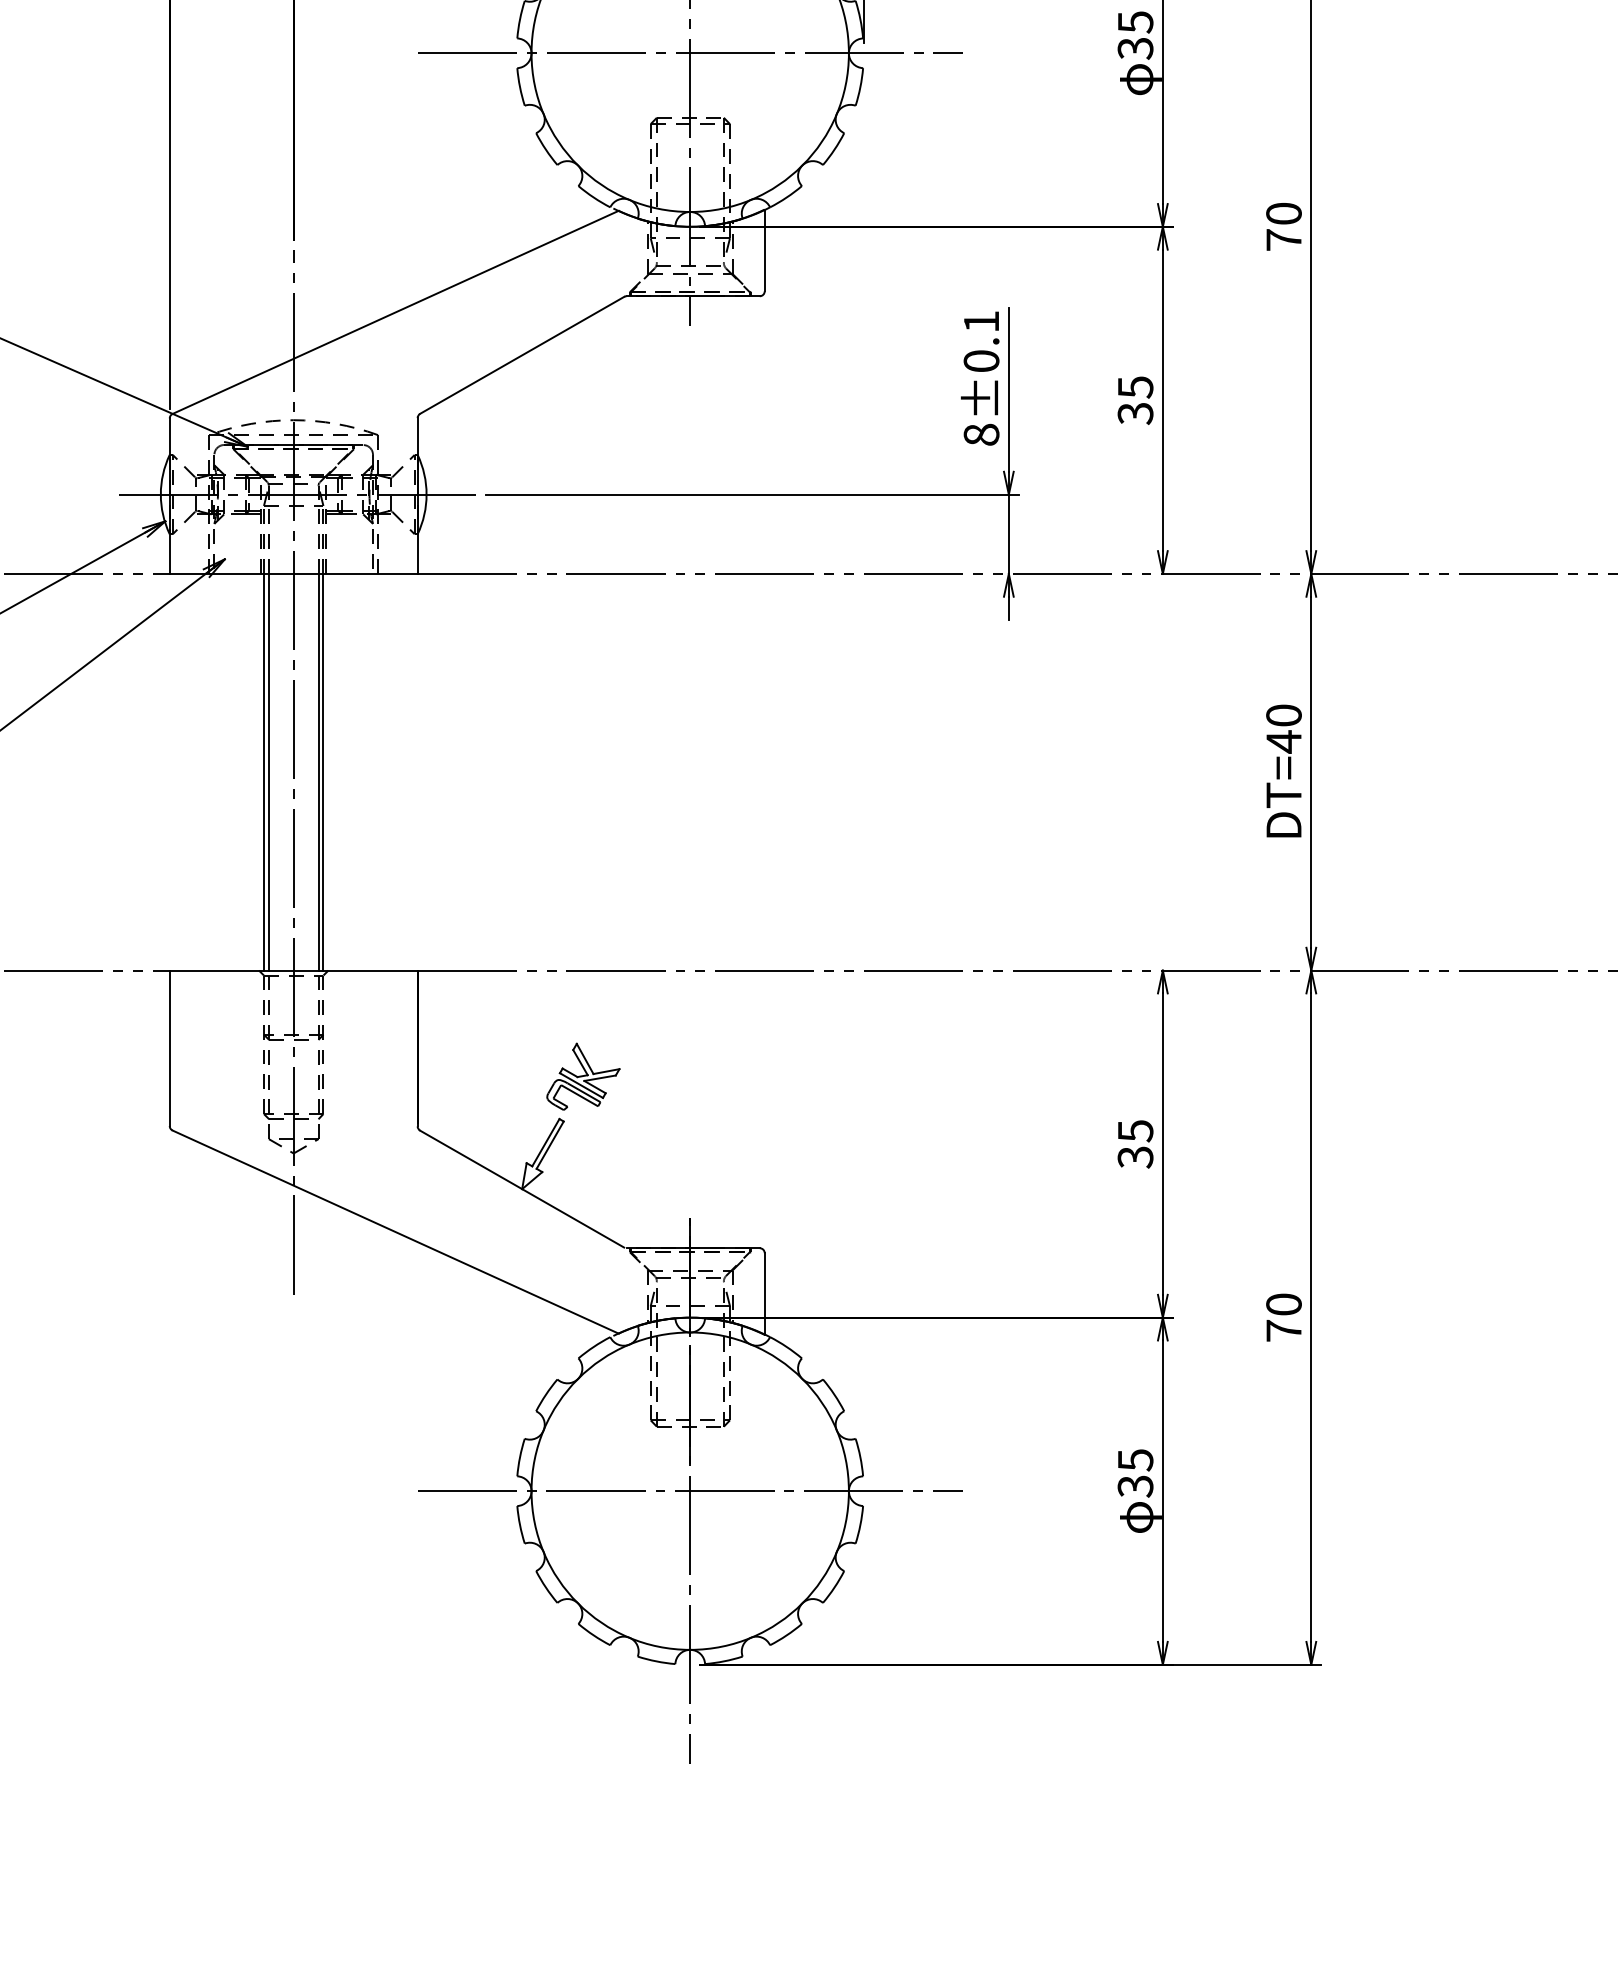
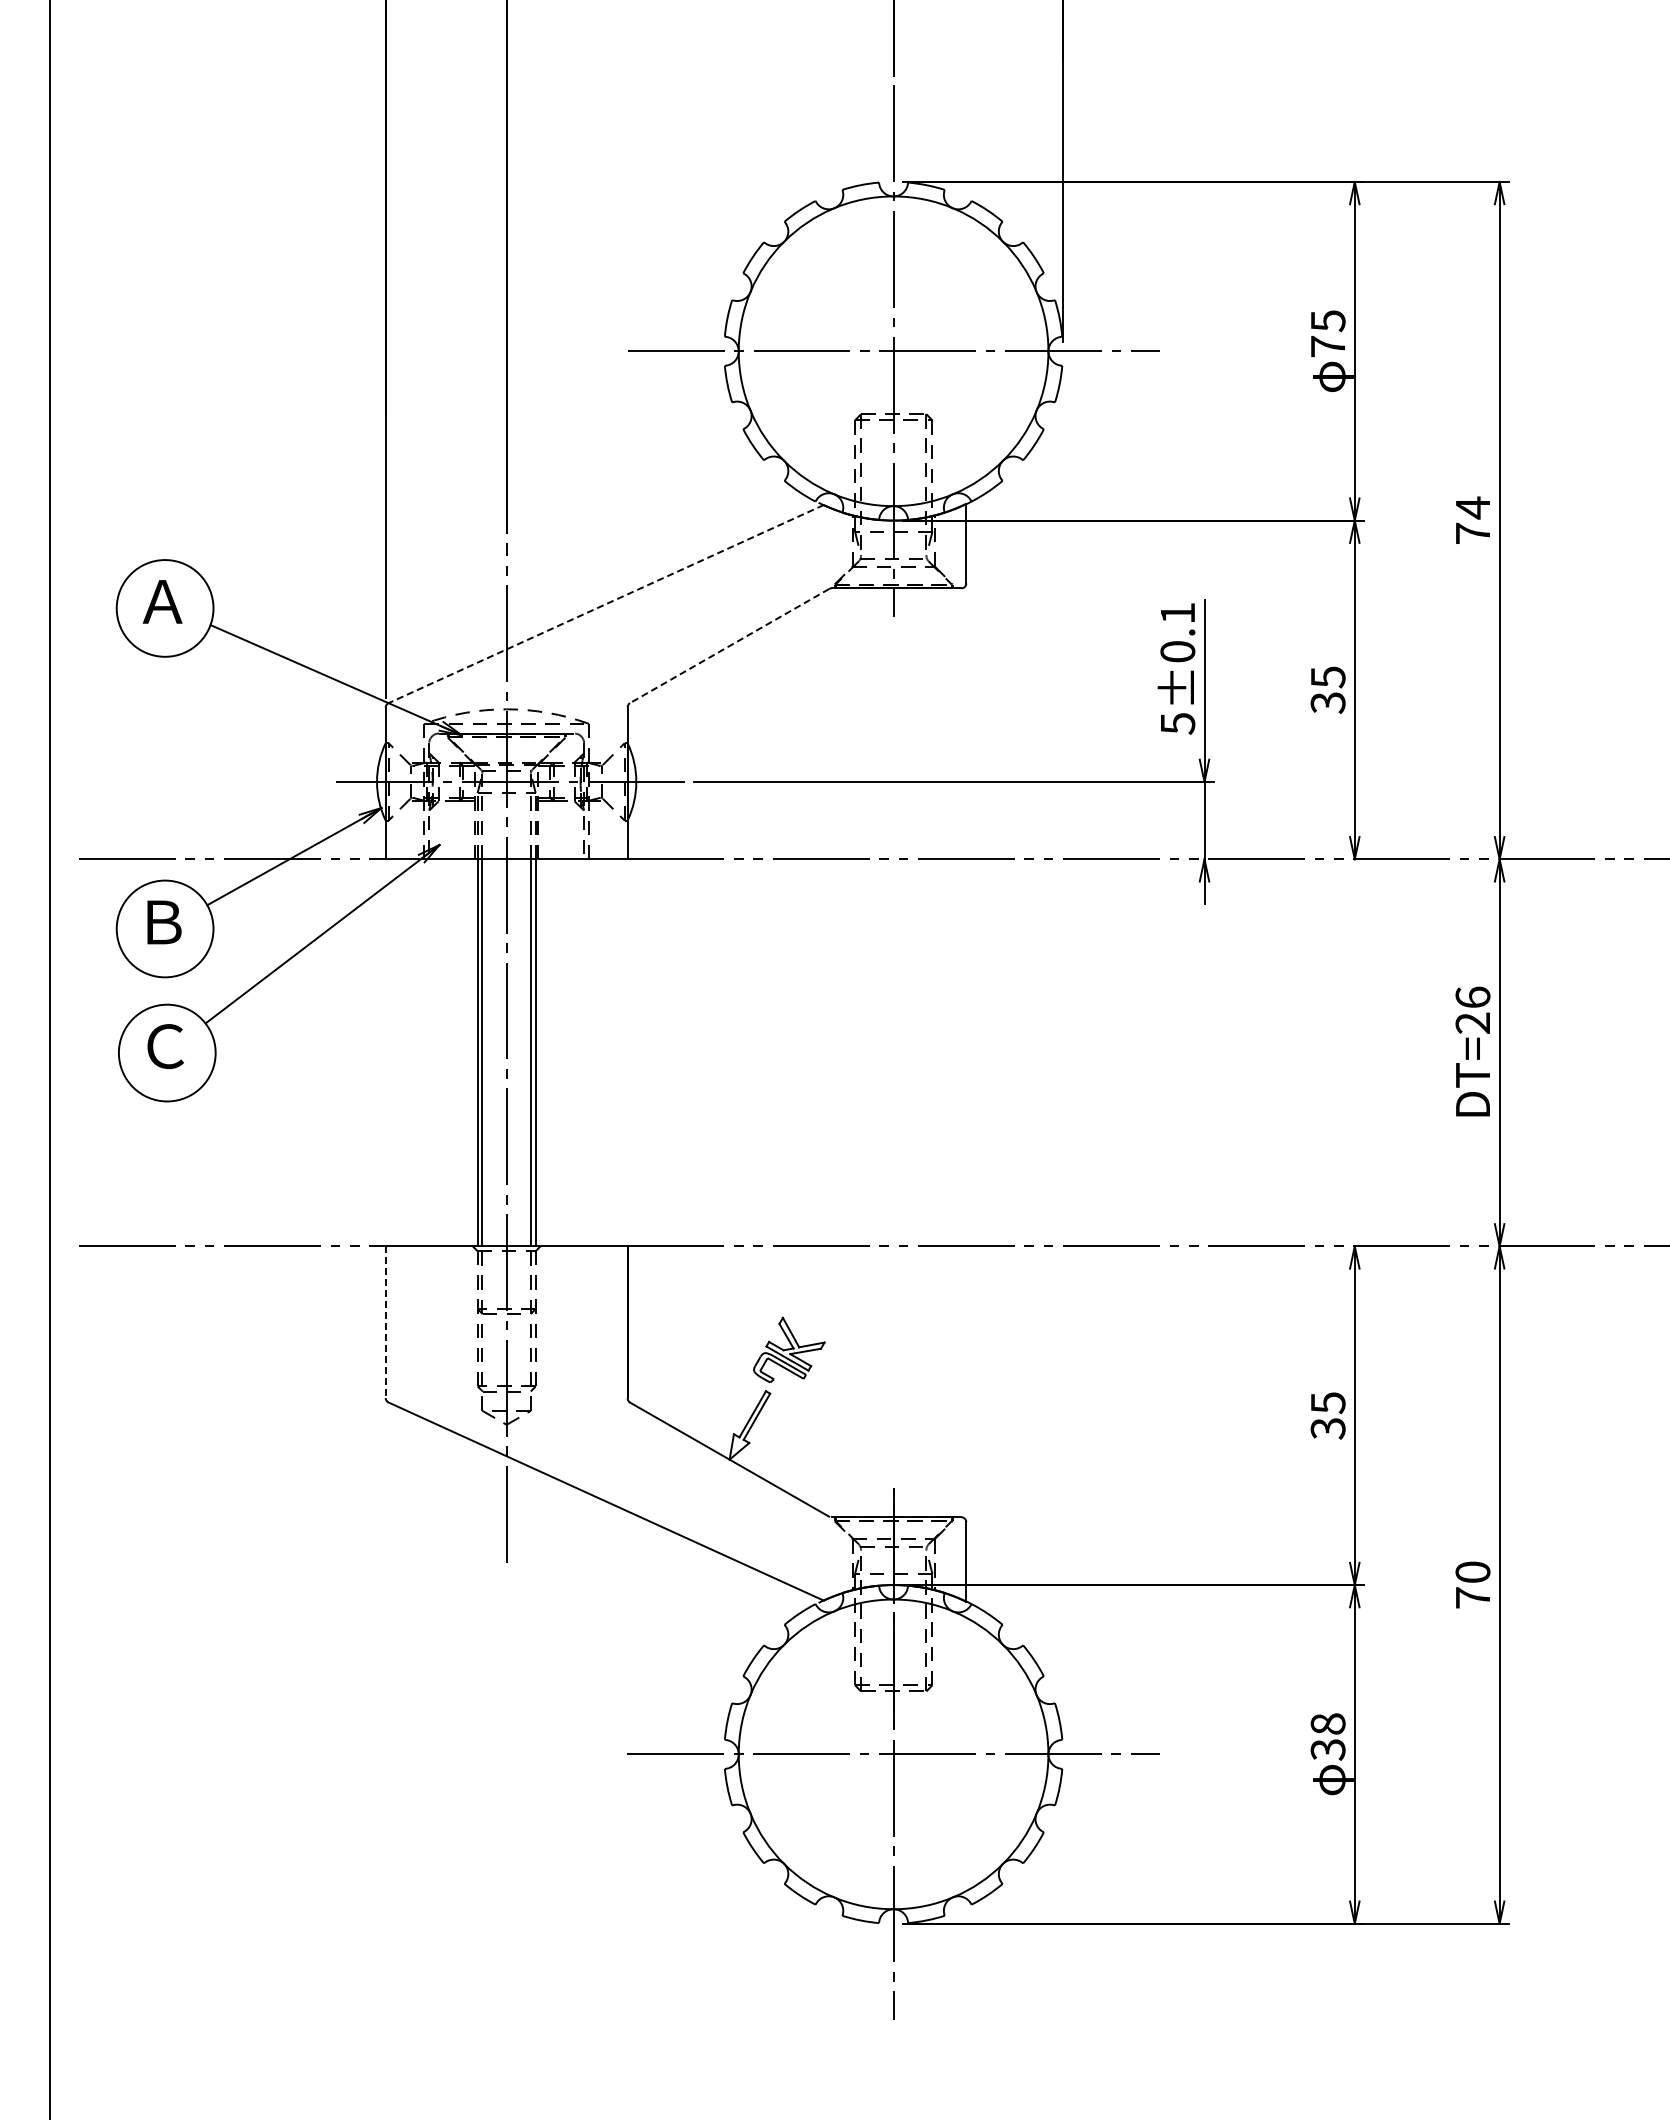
text: (1134, 48) -> (1327, 346), 35 -> 75
text: (1283, 213) -> (1472, 507), 70 -> 74
line: (394, 312) -> (605, 604), solid -> dashed
line: (522, 355) -> (729, 646), solid -> dashed
text: (981, 434) -> (1177, 723), 8±0.1 -> 5±0.1
text: (1283, 728) -> (1472, 1010), DT=40 -> DT=26
line: (169, 1048) -> (385, 1322), solid -> dashed
text: (1134, 1460) -> (1327, 1724), 35 -> 38

